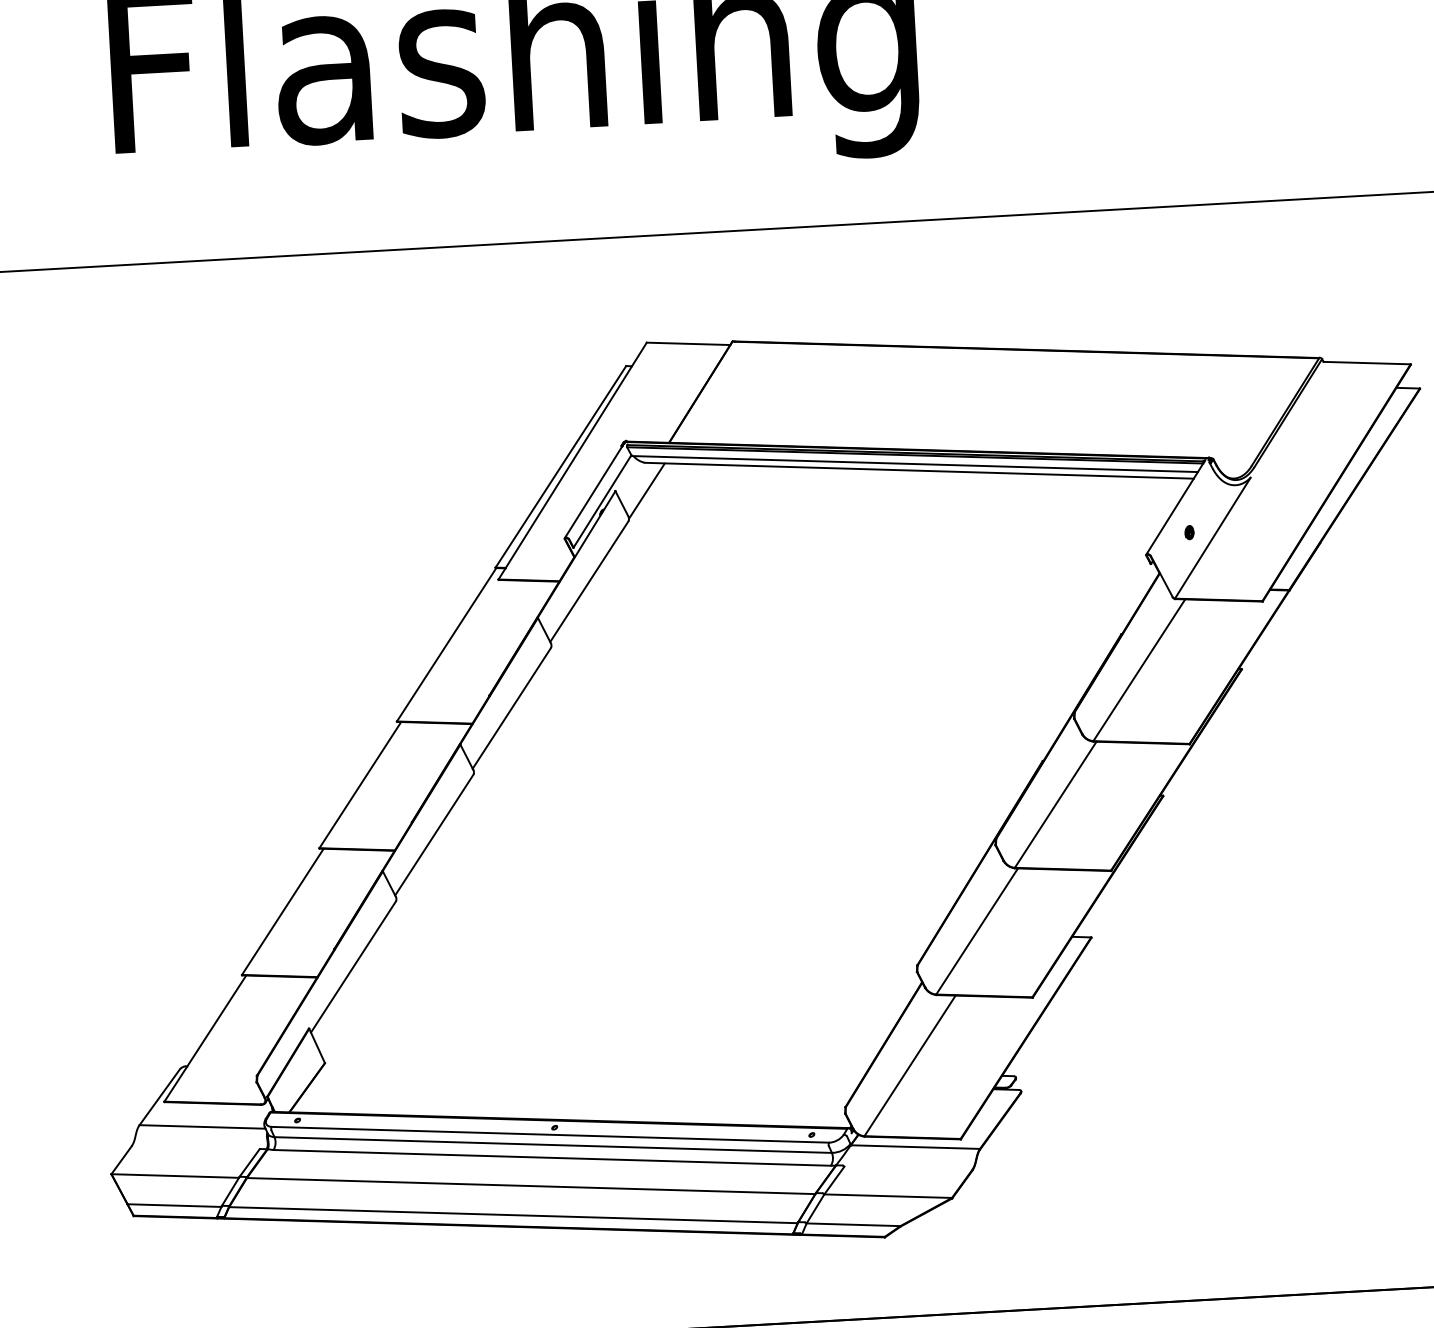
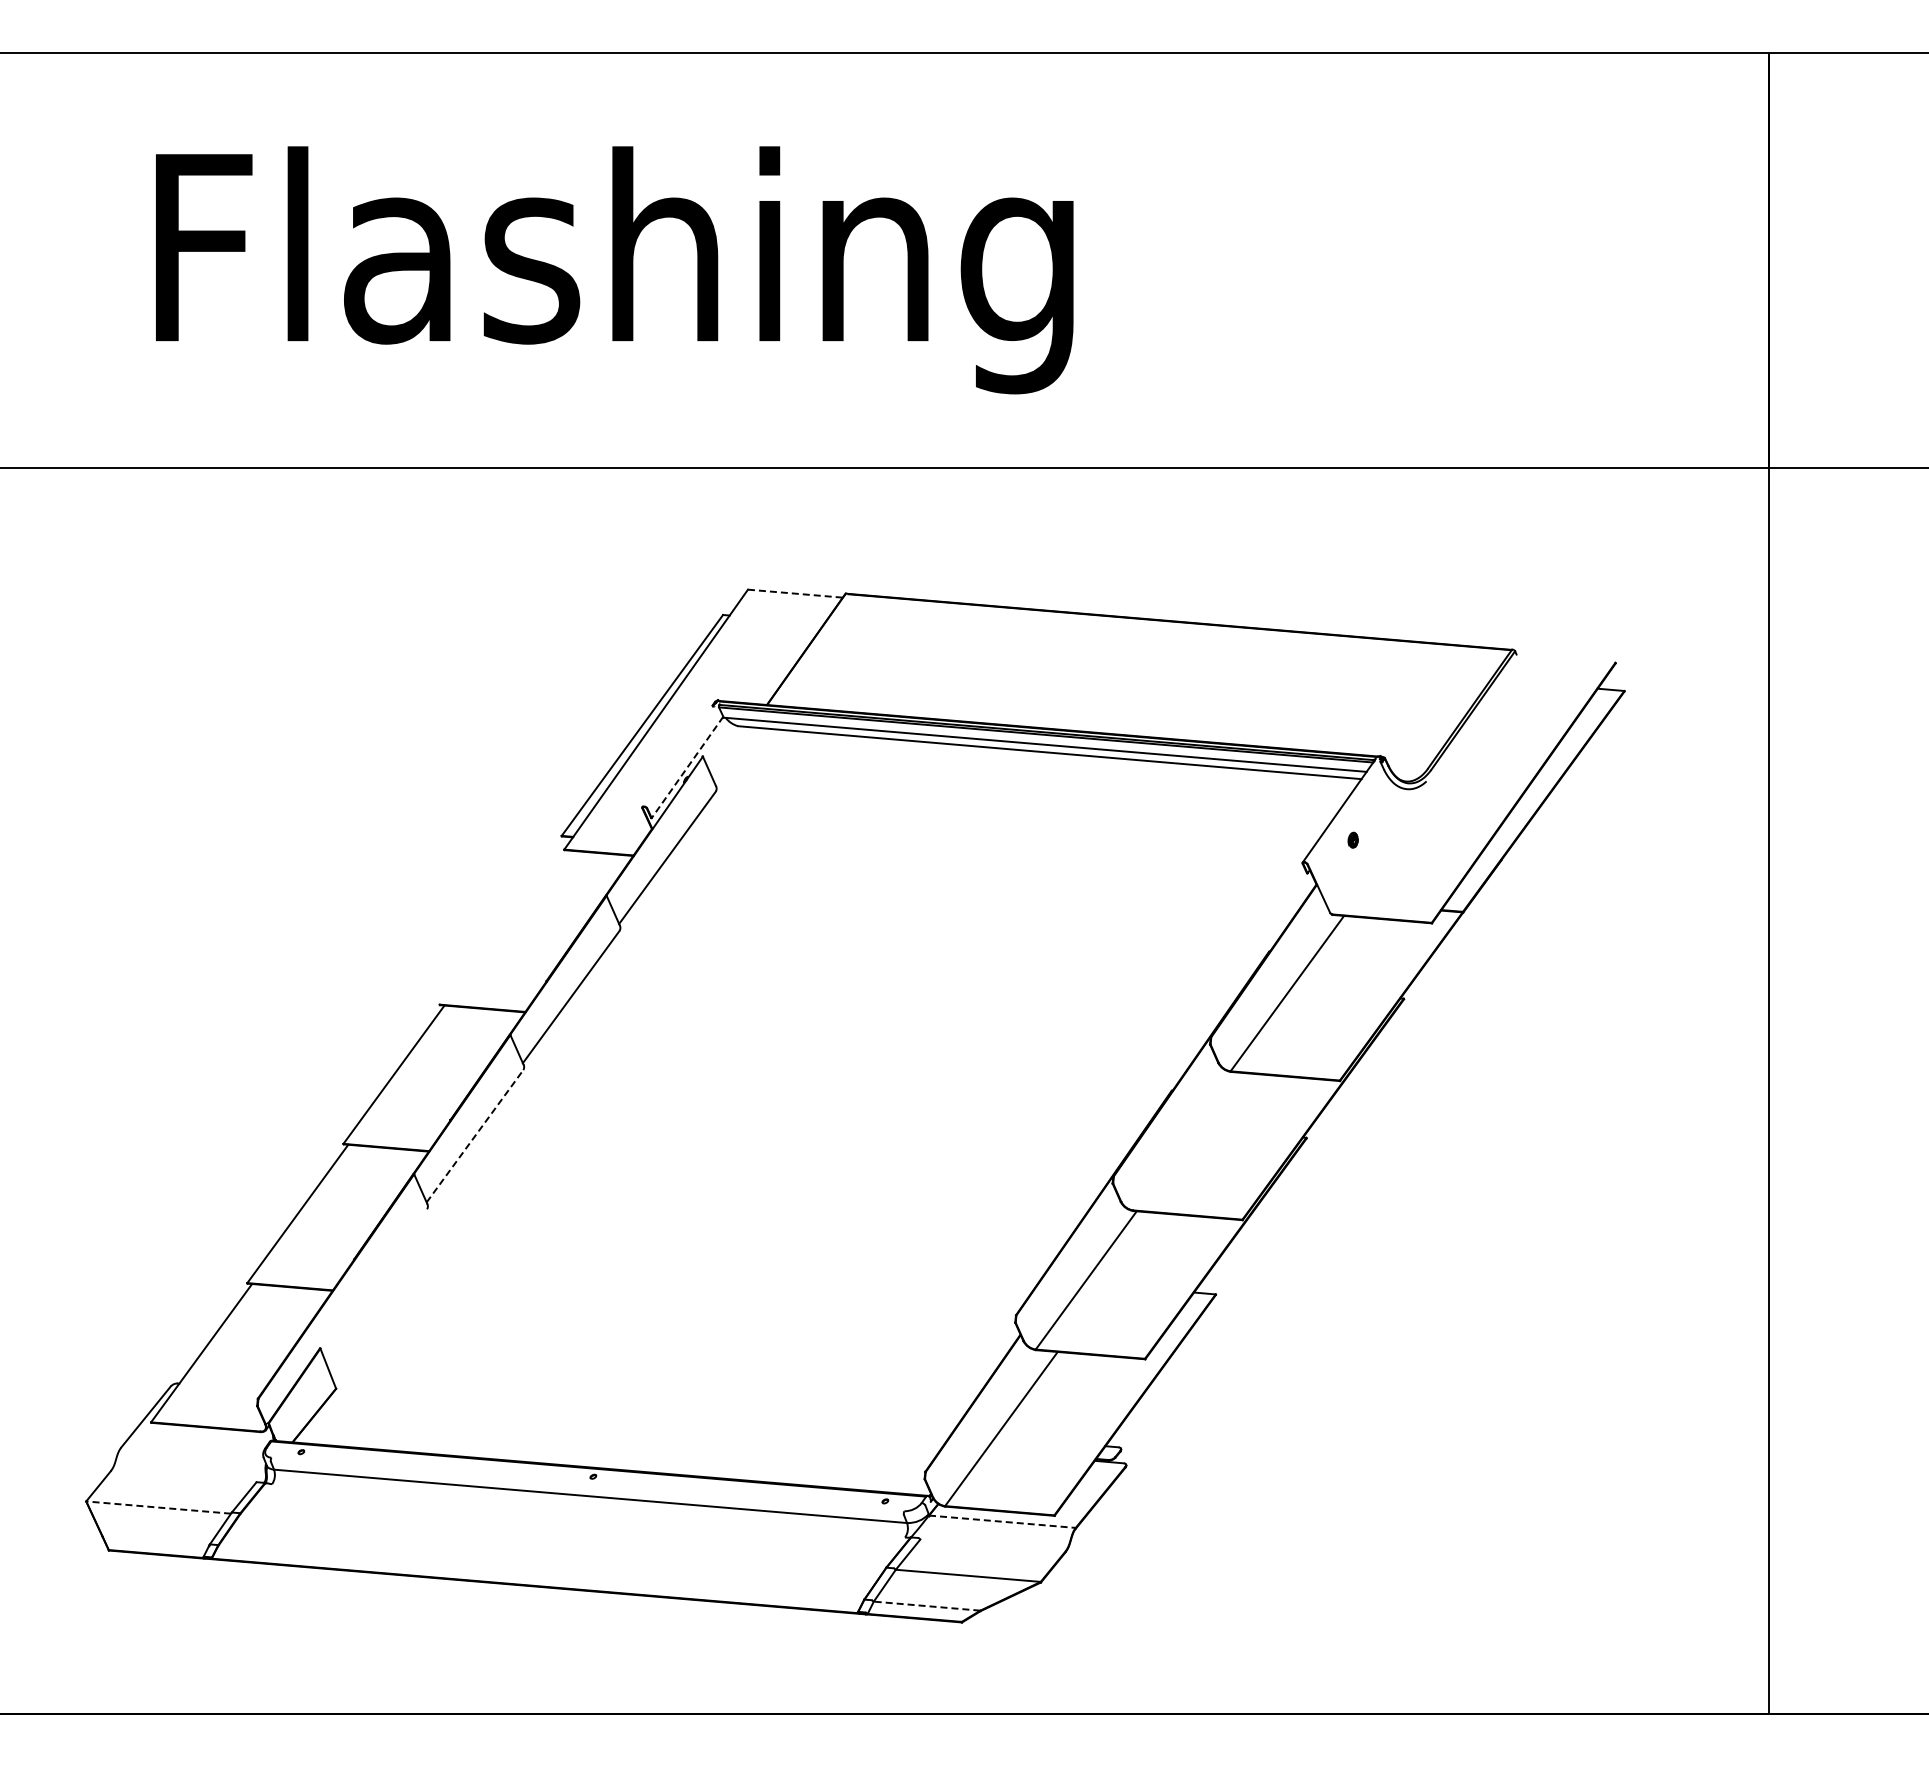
line: (688, 343) -> (795, 593), solid -> dashed
line: (1366, 362) -> (1565, 658), removed
line: (593, 490) -> (678, 754), removed
line: (646, 491) -> (738, 758), removed
line: (602, 501) -> (687, 767), solid -> dashed
line: (1212, 537) -> (1379, 847), removed
line: (446, 644) -> (500, 920), removed
line: (1055, 804) -> (1183, 1141), removed
line: (433, 835) -> (474, 1136), solid -> dashed
line: (353, 966) -> (374, 1280), removed
line: (202, 1126) -> (192, 1453), removed
line: (549, 1134) -> (587, 1484), removed
line: (915, 1146) -> (1002, 1521), solid -> dashed
line: (552, 1157) -> (588, 1510), removed
line: (175, 1175) -> (158, 1507), solid -> dashed
line: (530, 1185) -> (562, 1541), removed
line: (174, 1205) -> (155, 1540), removed
line: (513, 1215) -> (540, 1573), removed
line: (853, 1225) -> (926, 1606), solid -> dashed

